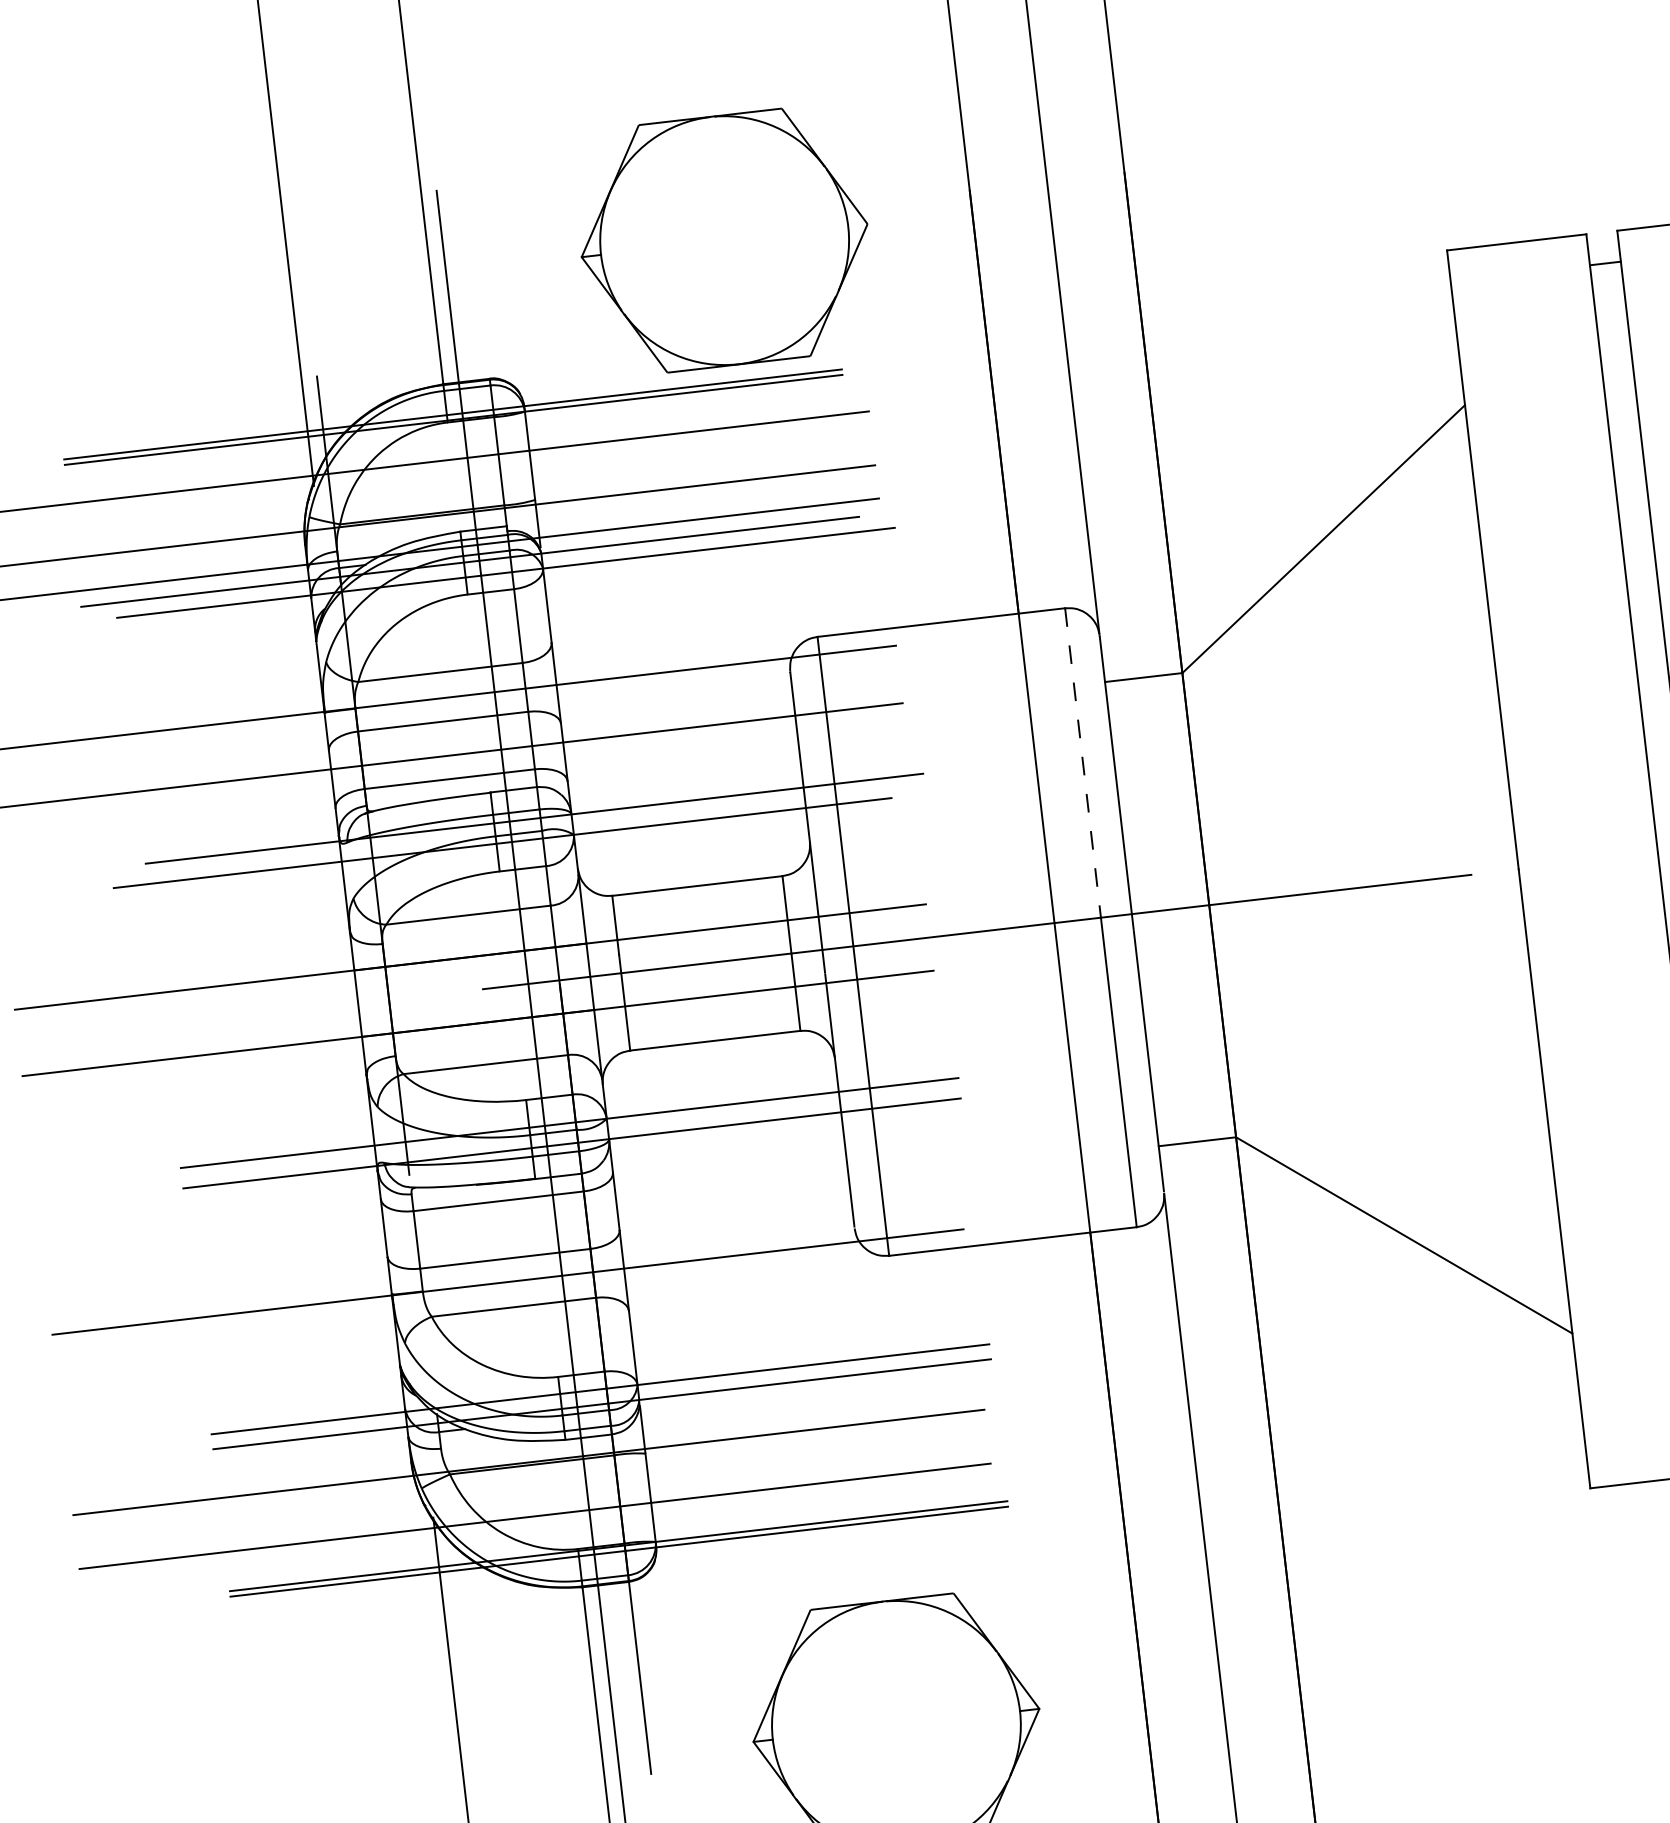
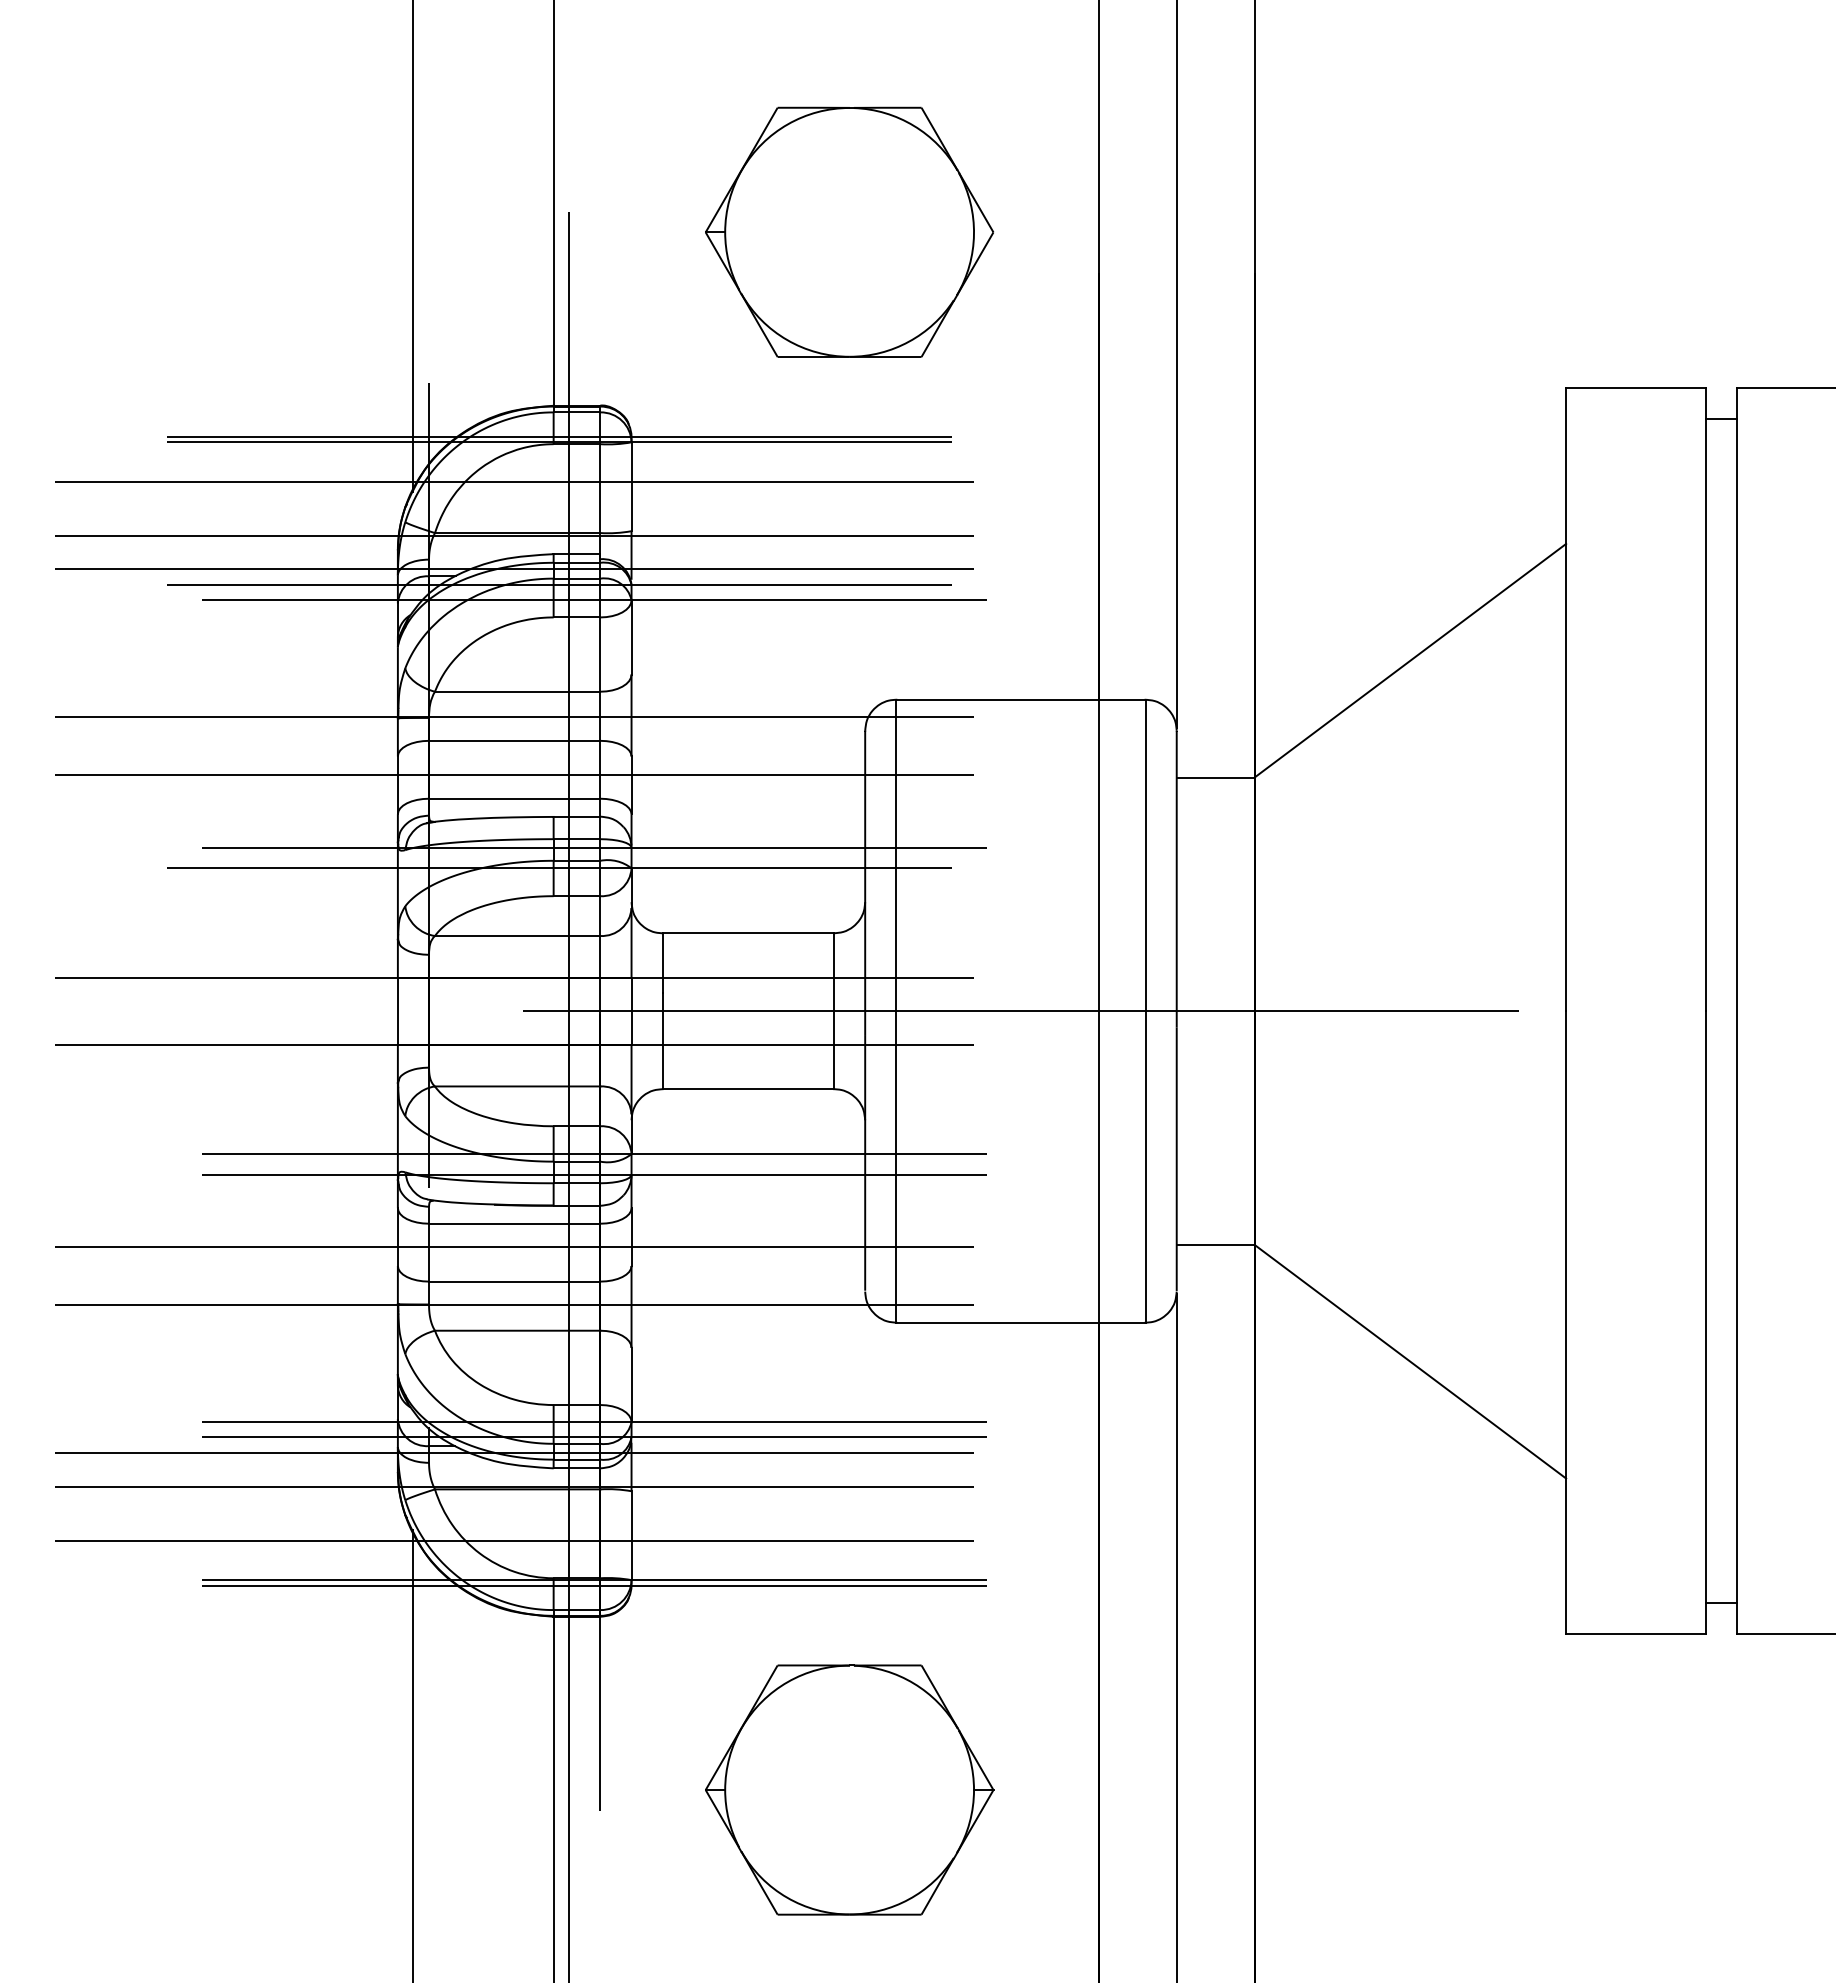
part: (724, 239) -> (849, 231), moved
line: (1082, 763) -> (1145, 855), dashed -> solid
line: (501, 1224) -> (514, 1247), added
line: (524, 1429) -> (514, 1453), added

